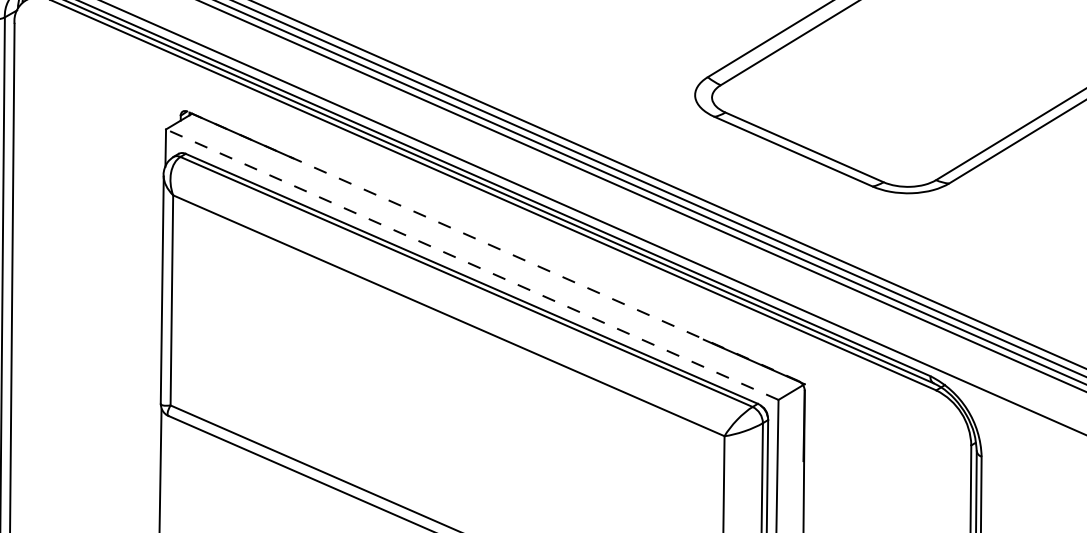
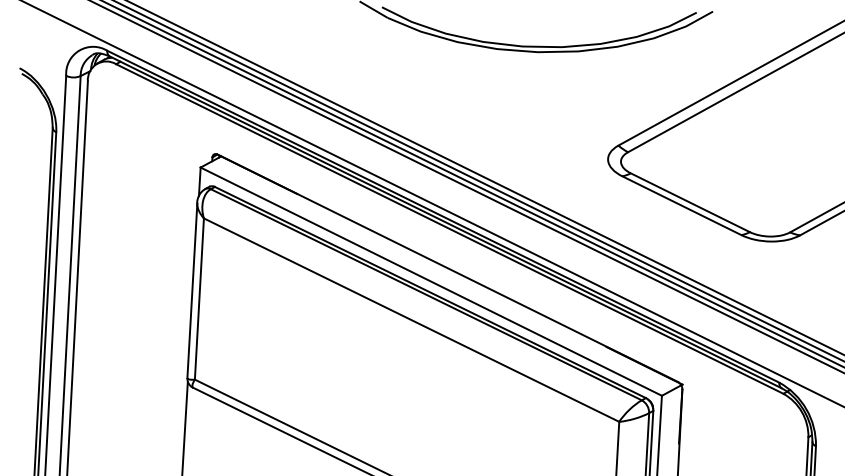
line: (492, 246) -> (447, 268), dashed -> solid
line: (471, 264) -> (430, 281), dashed -> solid

